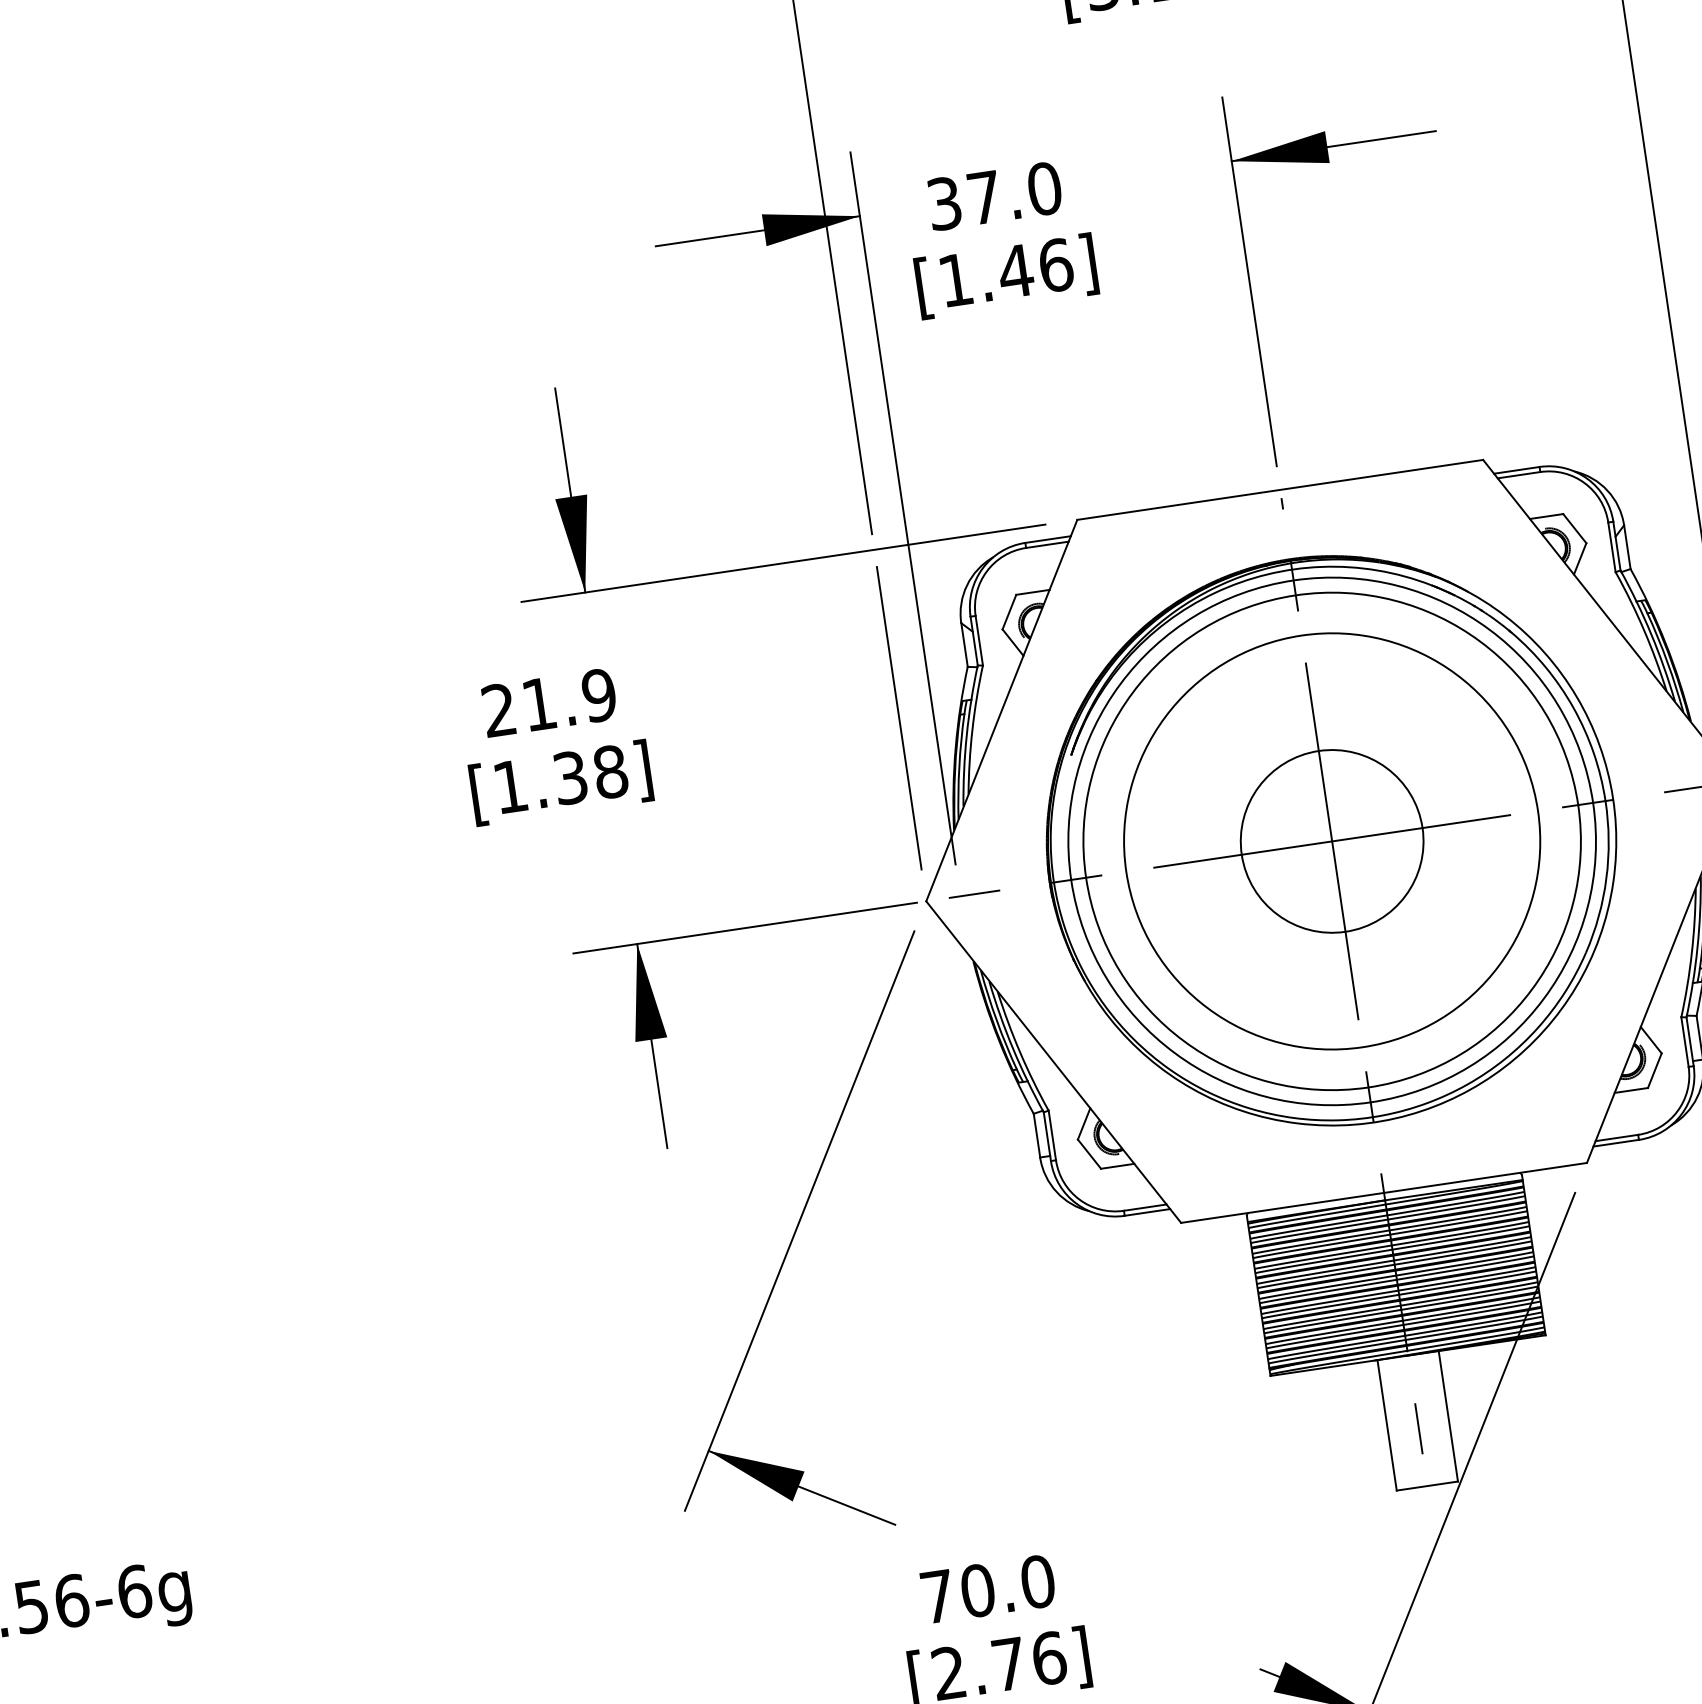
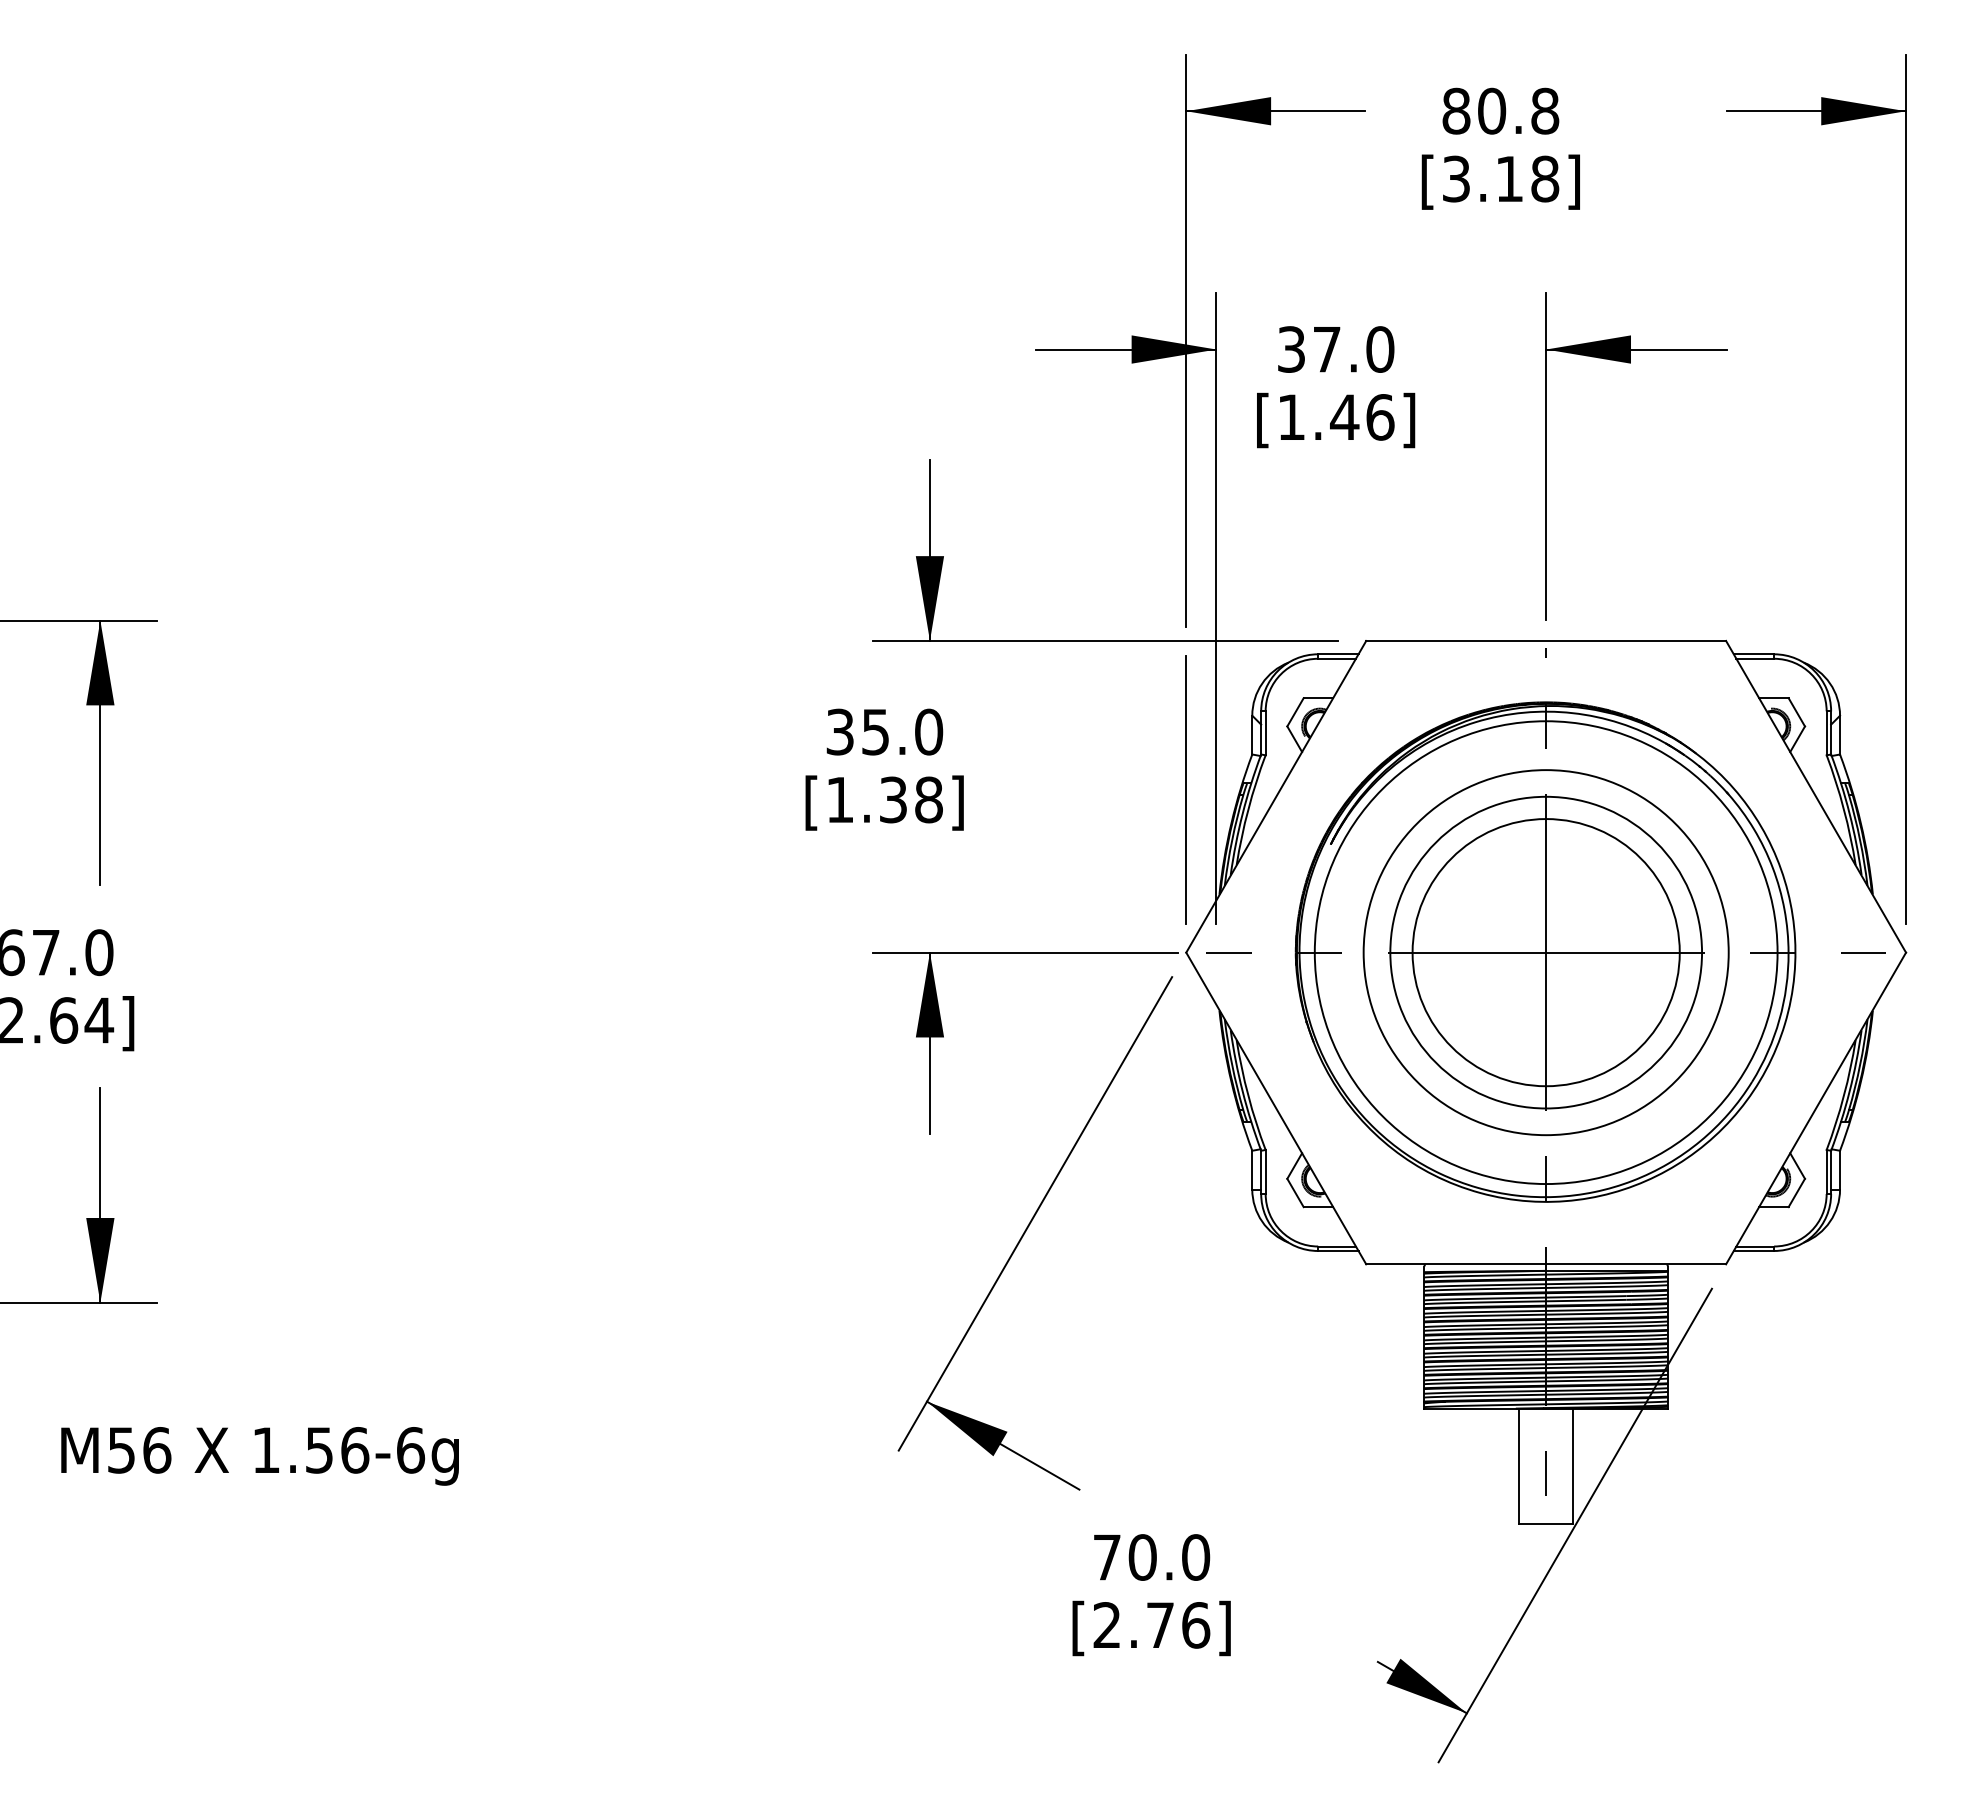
text: (549, 702) -> (884, 731), 21.9 -> 35.0
circle: (1331, 841) -> (1545, 952), size x1.67
circle: (1332, 841) -> (1546, 952), size x0.71

